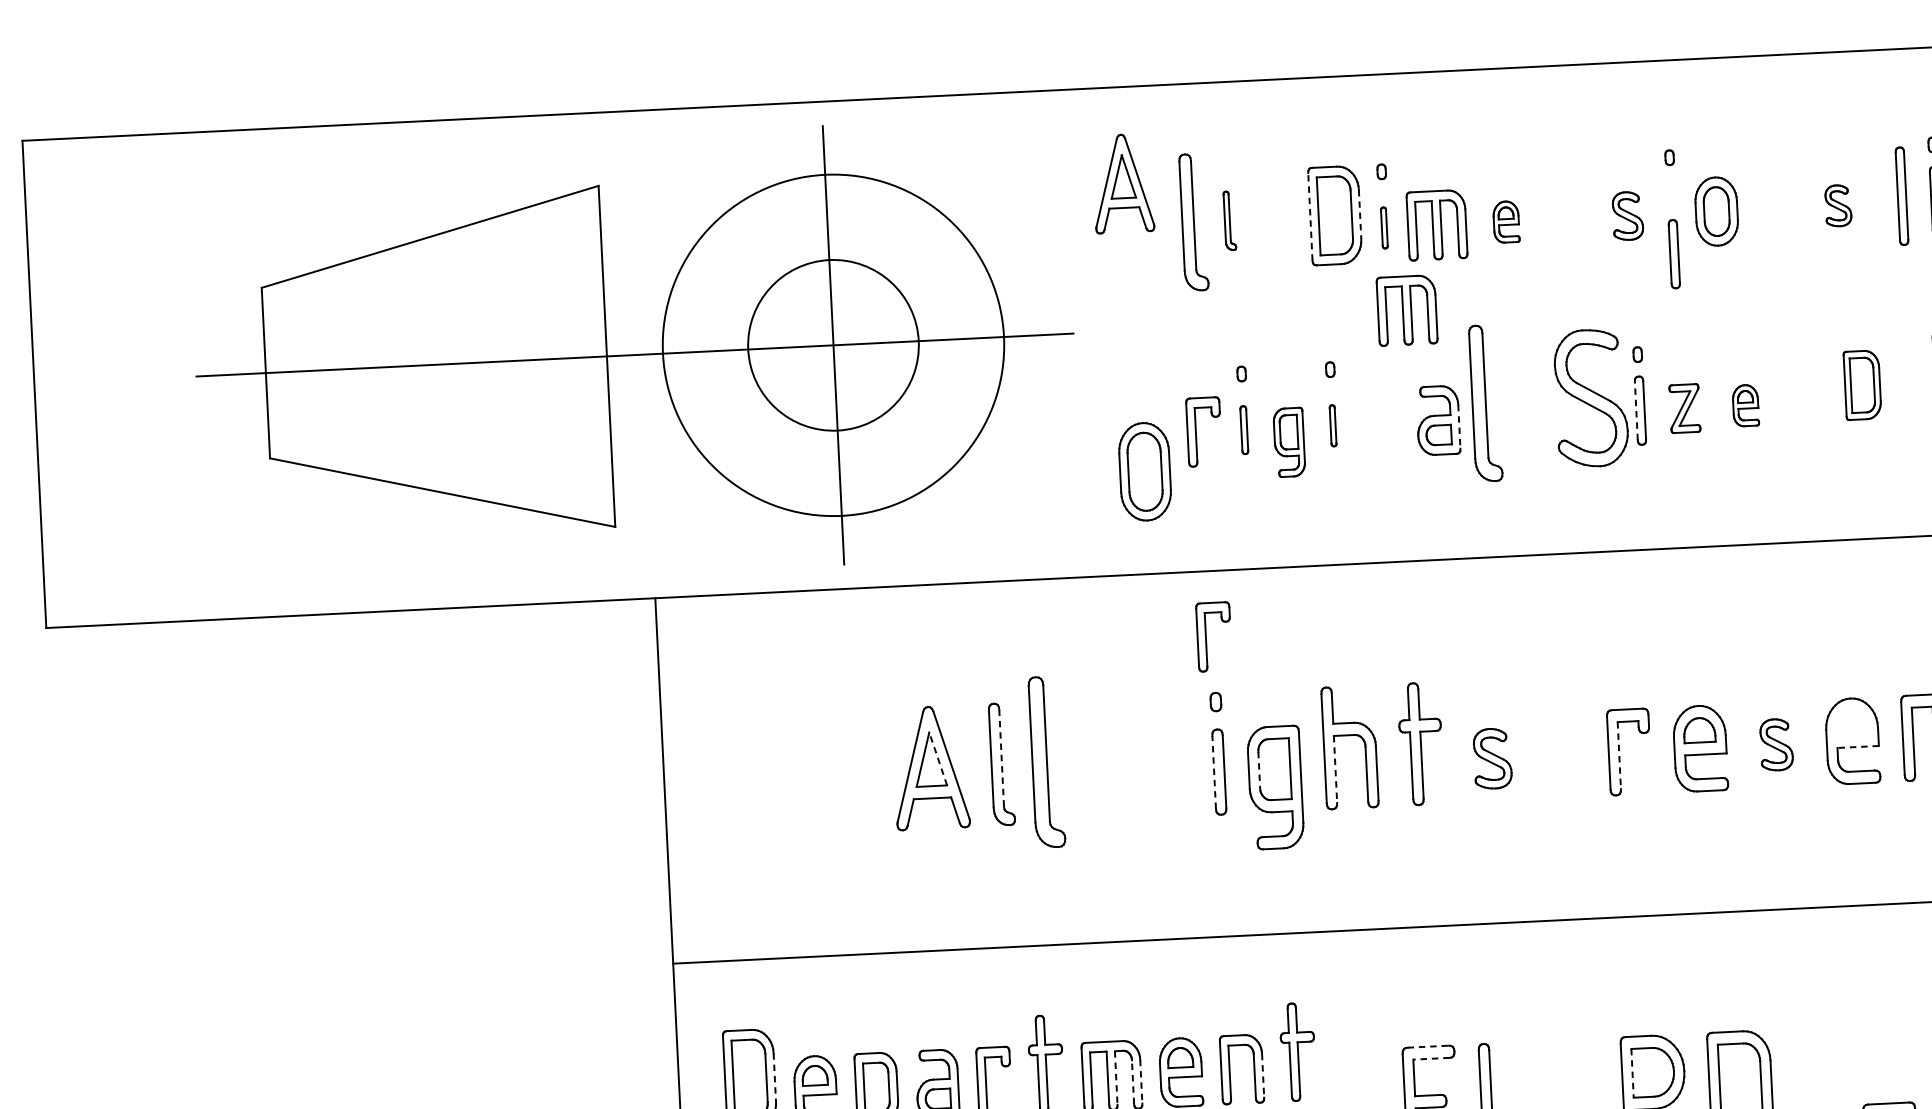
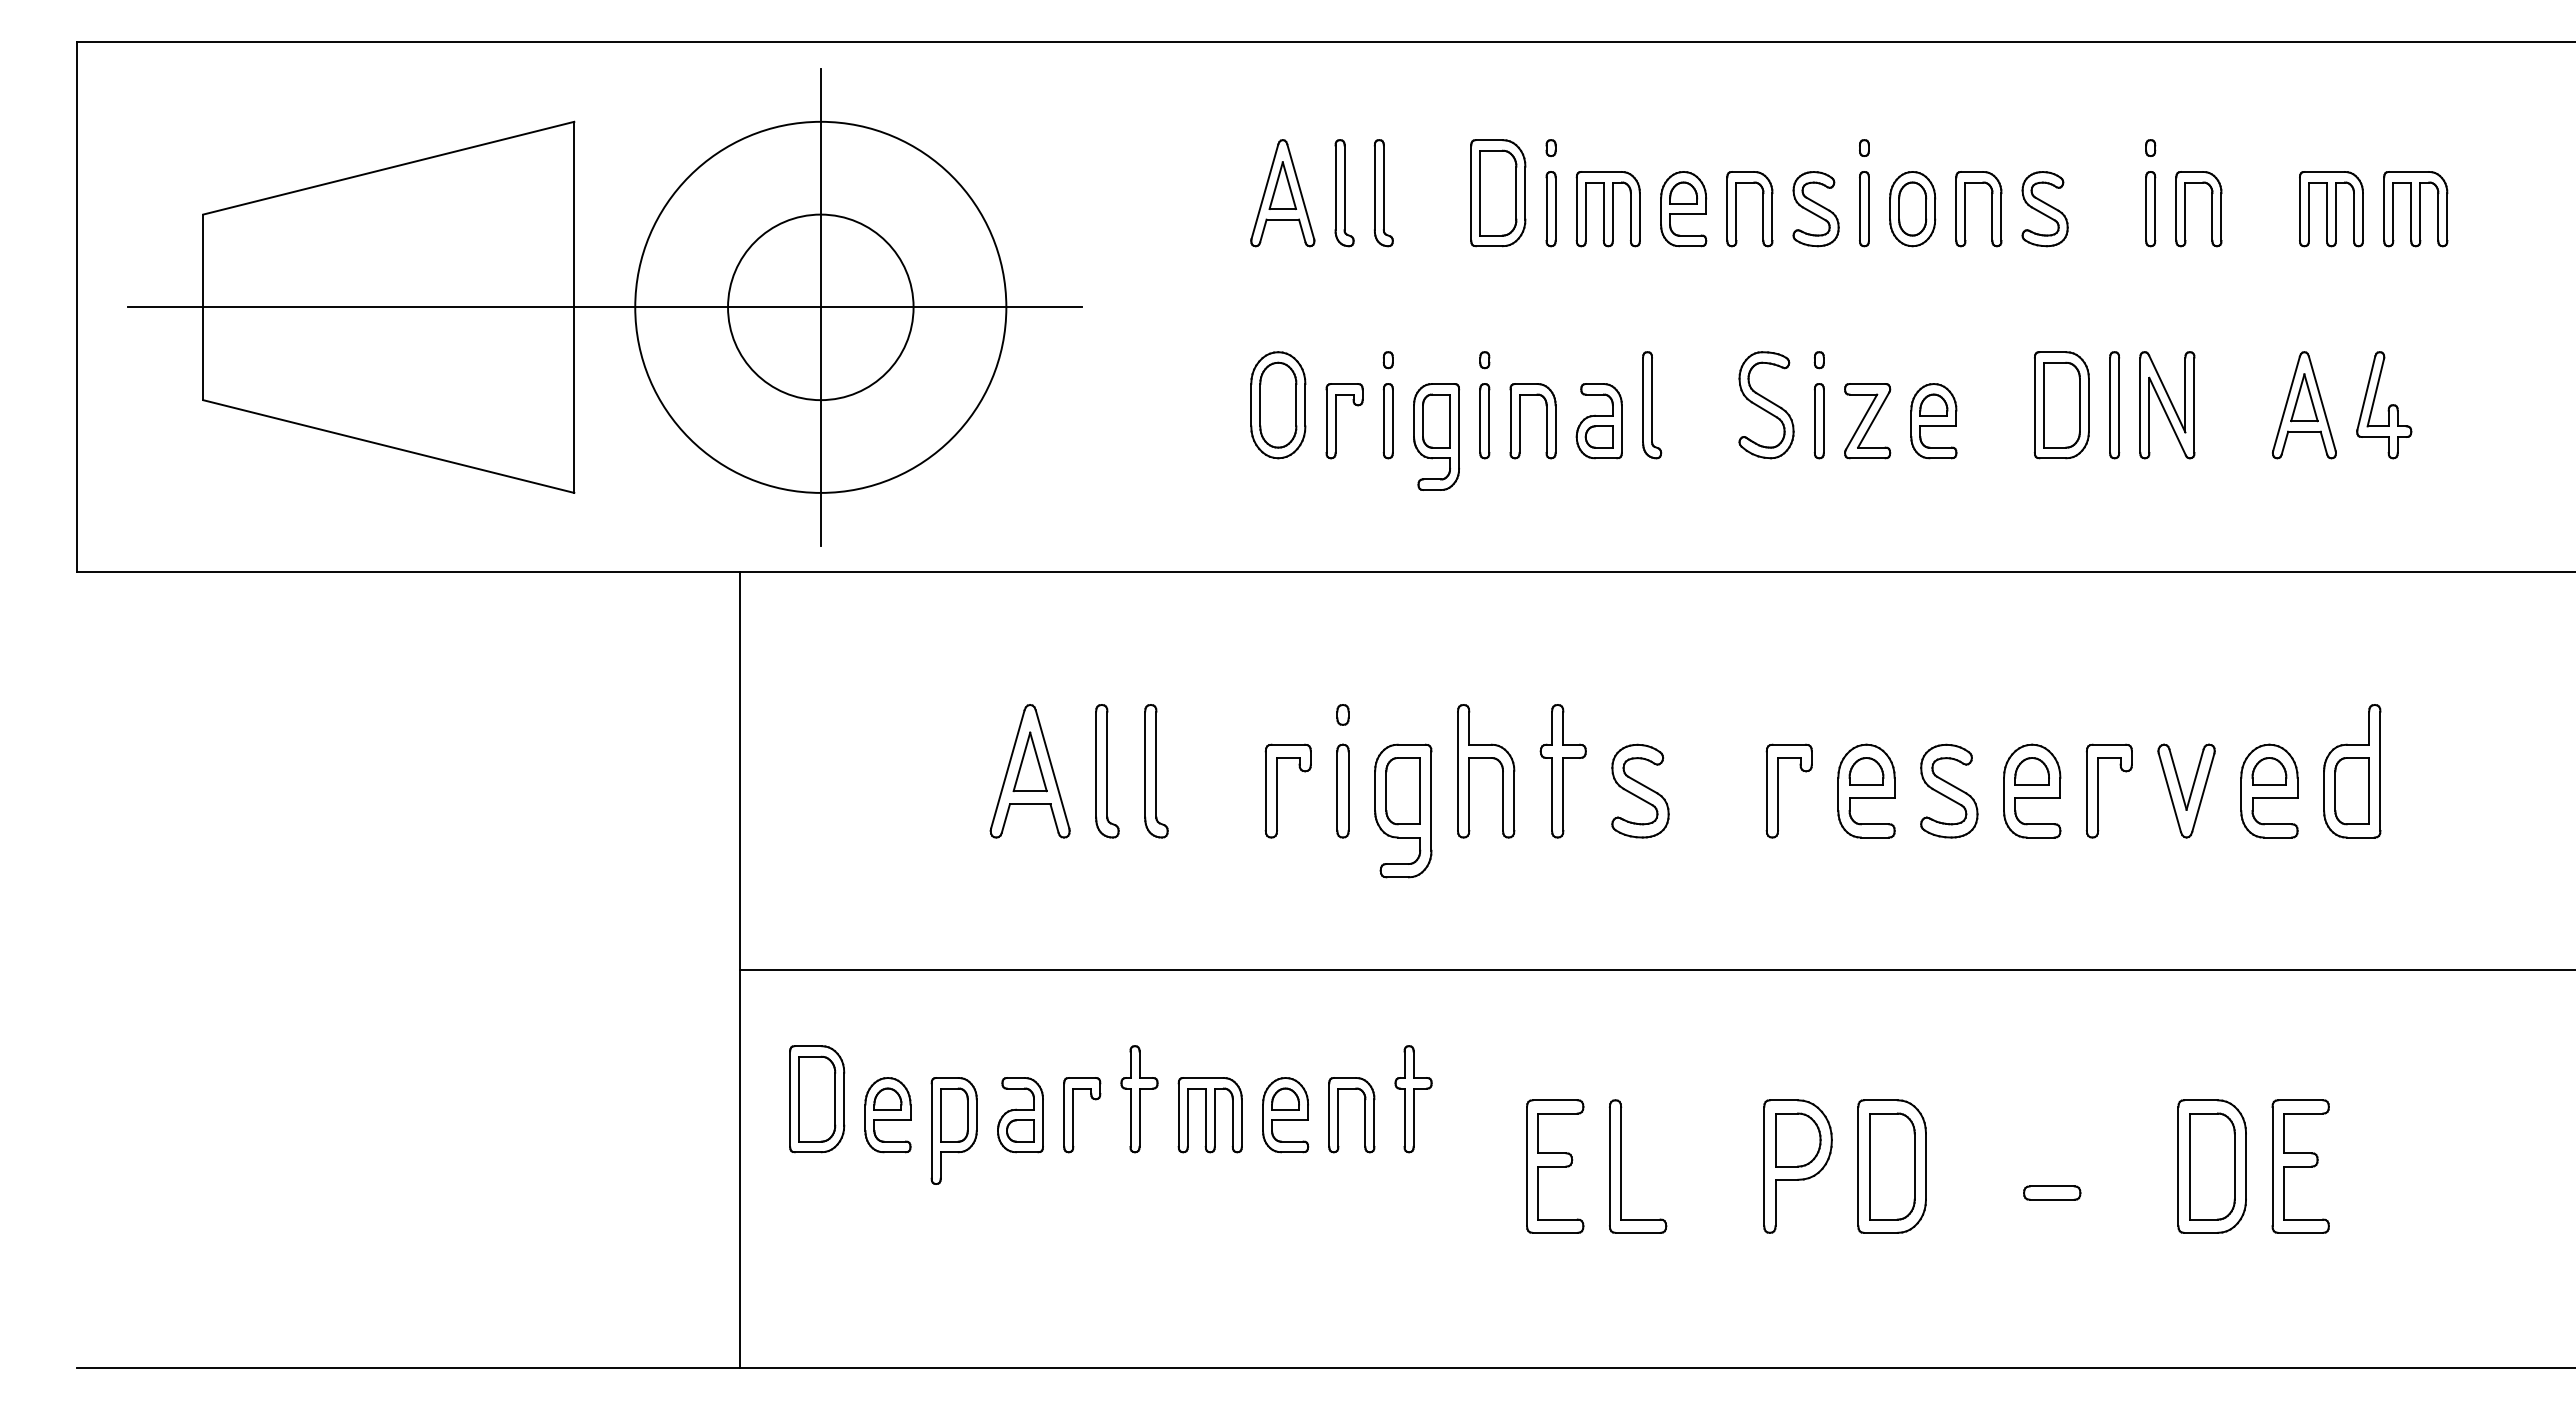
part: (1122, 183) -> (1282, 193), moved
part: (1901, 196) -> (2114, 405), moved
part: (1837, 206) -> (2044, 209), size x1.67
part: (1765, 209) -> (1965, 209), added
line: (1360, 214) -> (1525, 193), dashed -> solid
part: (1627, 216) -> (1815, 209), size x1.43
line: (1310, 217) -> (1471, 193), dashed -> solid
part: (1554, 219) -> (1736, 209), added
part: (1229, 221) -> (1383, 193), size x1.67
part: (1193, 222) -> (1344, 193), size x0.71
part: (1506, 222) -> (1683, 209), size x1.67
part: (1383, 228) -> (1550, 209), size x1.67
part: (1674, 254) -> (1864, 209), moved
part: (1406, 310) -> (1570, 300), removed
part: (634, 355) -> (604, 307), moved
part: (1862, 385) -> (2061, 405), size x1.43
part: (1591, 398) -> (1766, 405), size x0.71
part: (1486, 403) -> (1652, 405), size x0.62
part: (1745, 405) -> (1933, 421), size x1.67
part: (1684, 408) -> (1867, 421), size x1.43
line: (1636, 411) -> (1814, 421), dashed -> solid
part: (1365, 424) -> (1520, 421), added
part: (1332, 426) -> (1484, 421), size x1.67
line: (1459, 427) -> (1621, 429), dashed -> solid
part: (1243, 430) -> (1387, 421), size x1.43
part: (1289, 441) -> (1436, 436), size x1.43
part: (1145, 472) -> (1278, 405), moved
part: (1206, 637) -> (1336, 644), removed
part: (1851, 723) -> (2031, 771), added
part: (1776, 744) -> (1949, 790), size x1.67
line: (1857, 746) -> (2037, 797), dashed -> solid
line: (1619, 755) -> (1778, 794), dashed -> solid
line: (938, 758) -> (1038, 761), dashed -> solid
part: (1492, 758) -> (1640, 790), size x1.43
line: (1001, 759) -> (1107, 765), dashed -> solid
part: (1047, 762) -> (1156, 771), size x0.71
line: (1335, 769) -> (1469, 794), dashed -> solid
line: (1259, 770) -> (1386, 791), dashed -> solid
line: (1214, 772) -> (1337, 791), dashed -> solid
part: (1159, 774) -> (1277, 790), added
line: (1428, 1046) -> (1555, 1100), dashed -> solid
line: (1431, 1058) -> (1558, 1113), dashed -> solid
line: (1632, 1073) -> (1775, 1140), dashed -> solid
line: (1263, 1076) -> (1374, 1123), dashed -> solid
line: (775, 1077) -> (844, 1099), dashed -> solid
line: (1115, 1078) -> (1214, 1118), dashed -> solid
line: (1132, 1082) -> (1232, 1123), dashed -> solid
line: (1141, 1082) -> (1241, 1123), dashed -> solid

